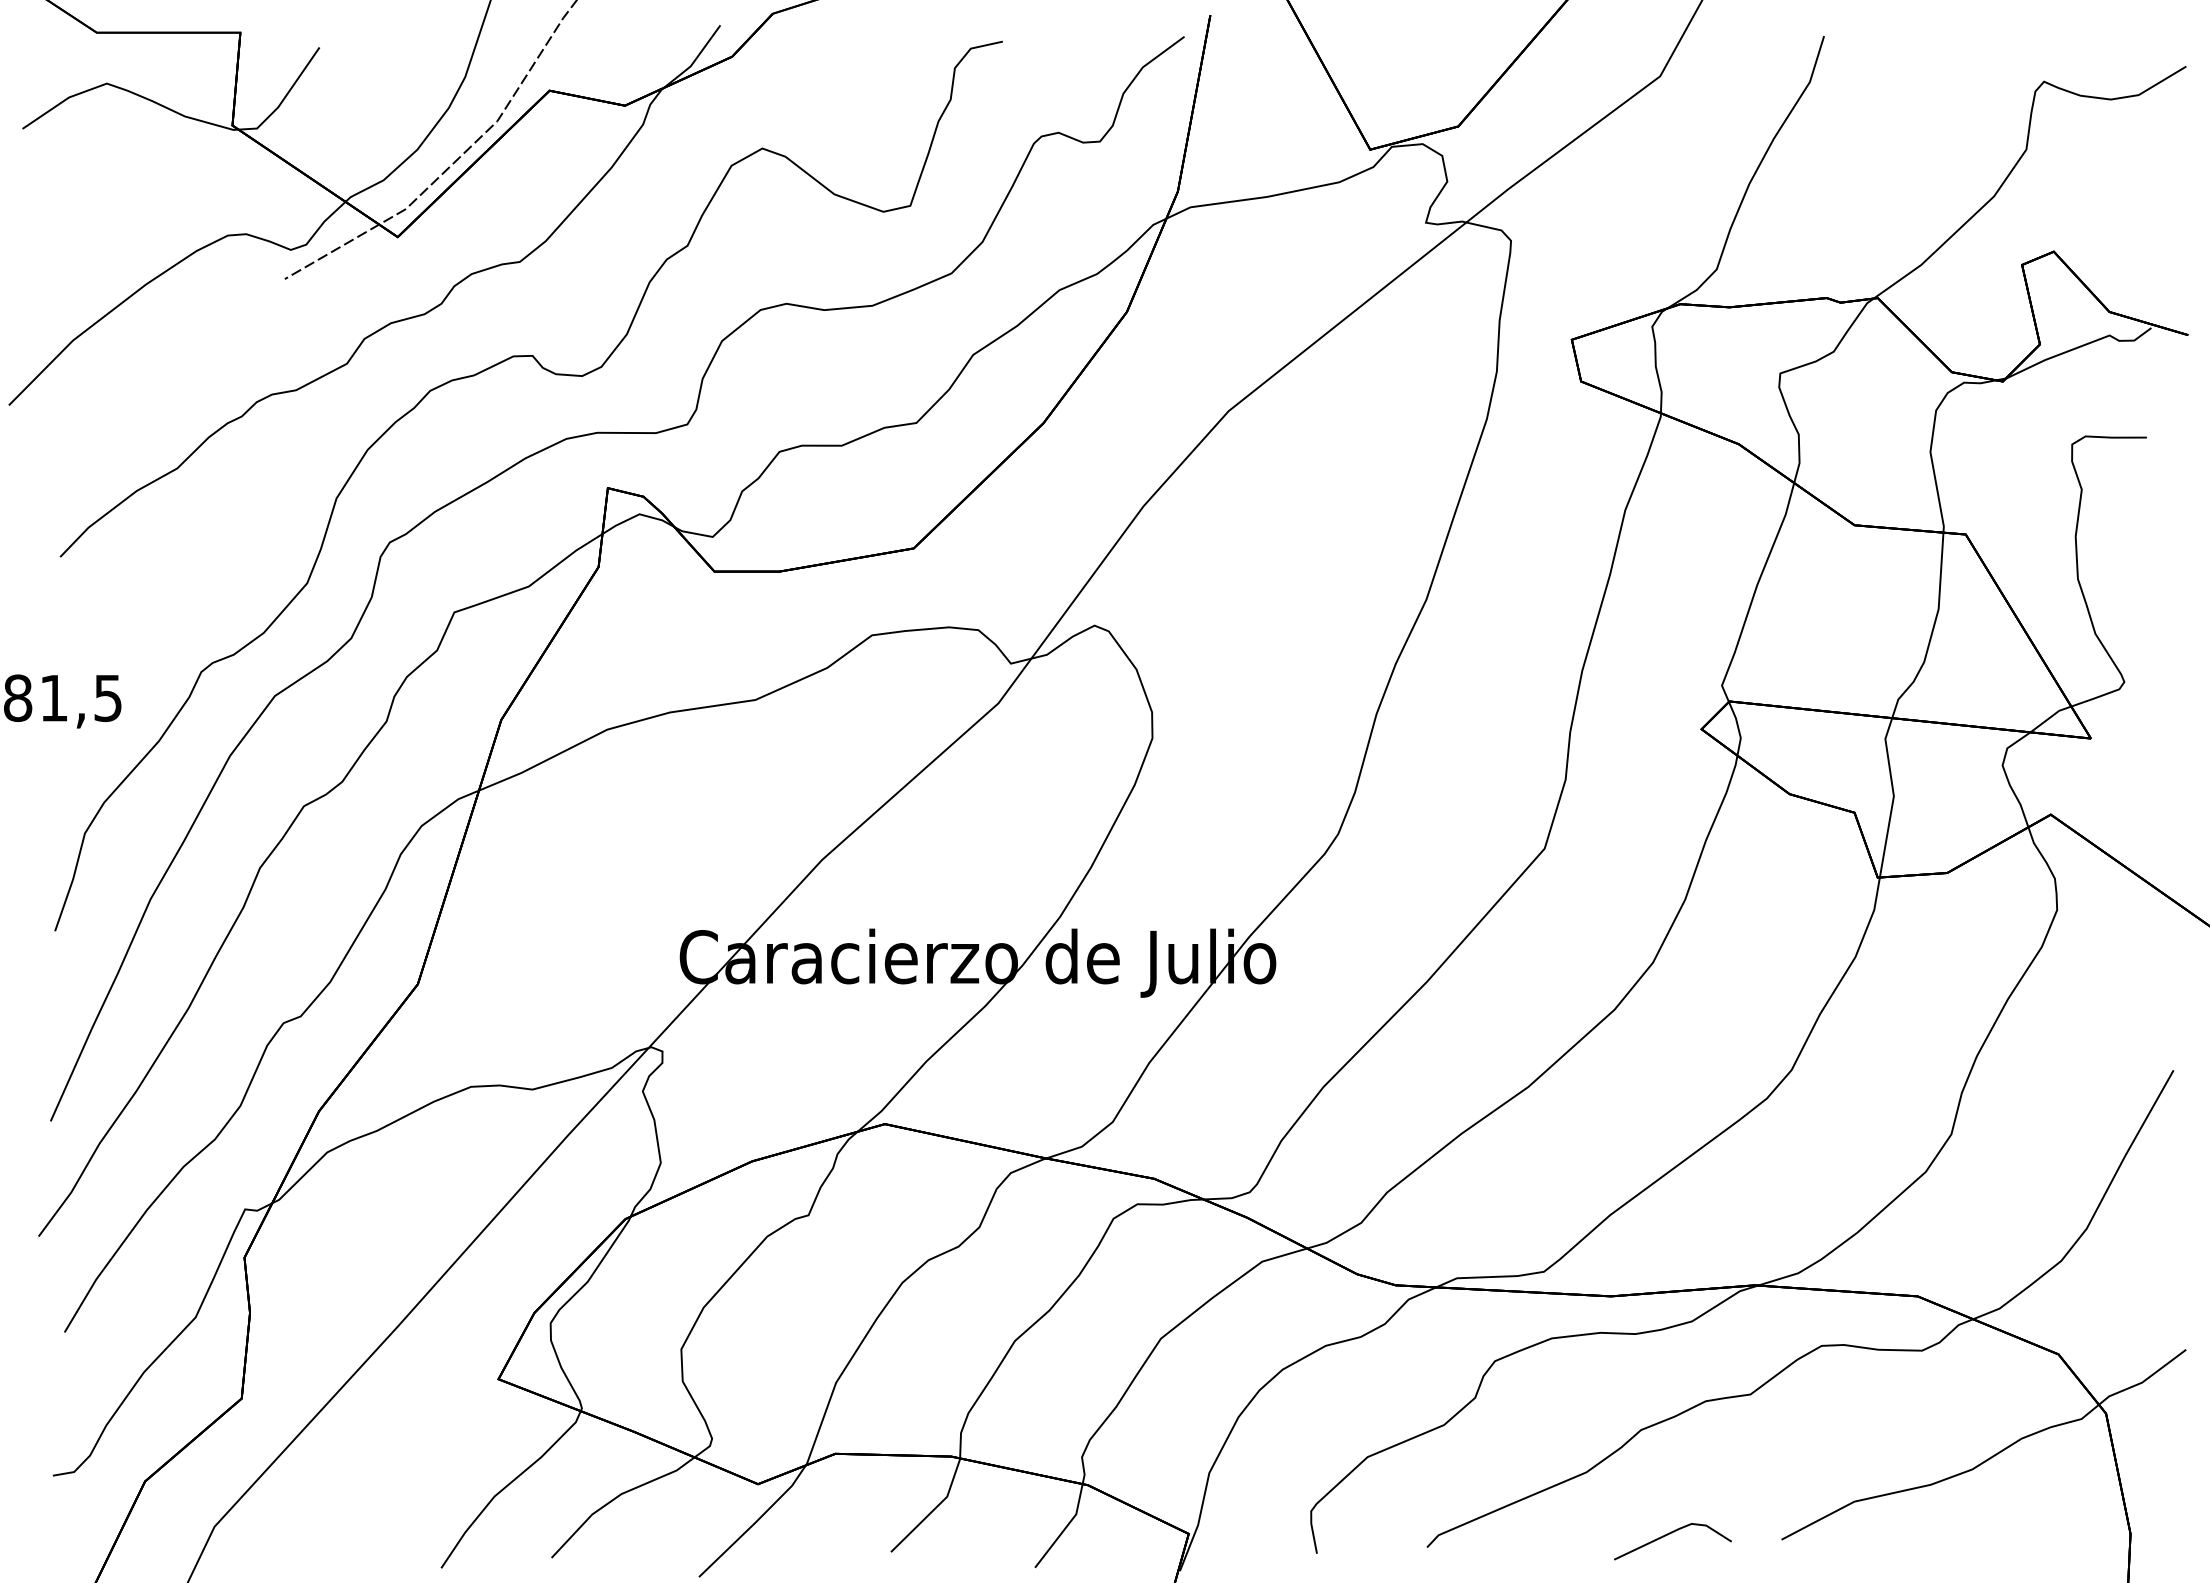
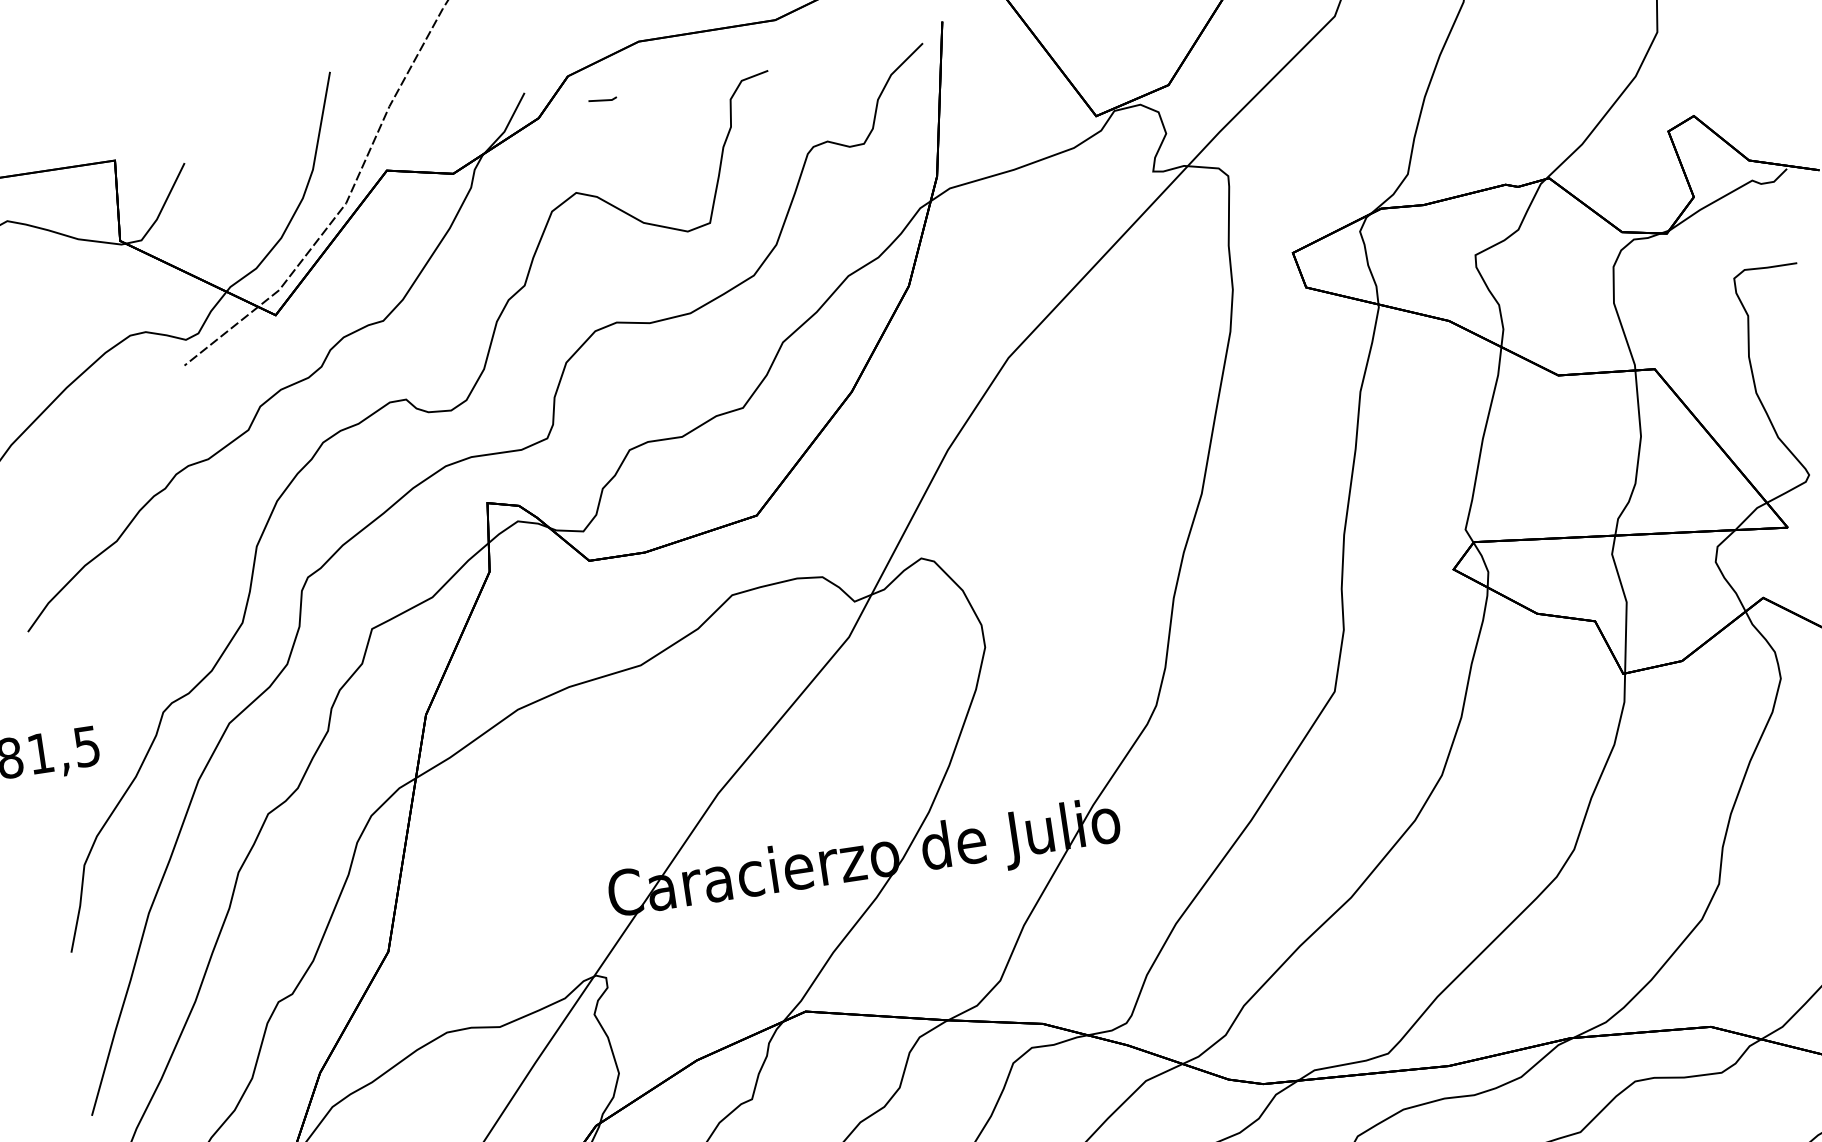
line: (808, 46) -> (602, 99), added

